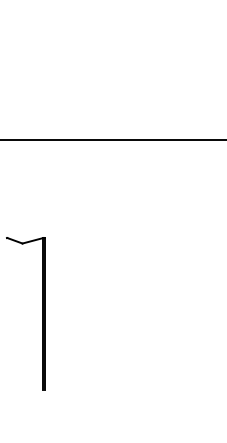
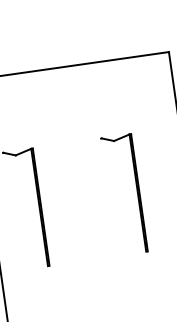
part: (170, 312) -> (137, 192), added

